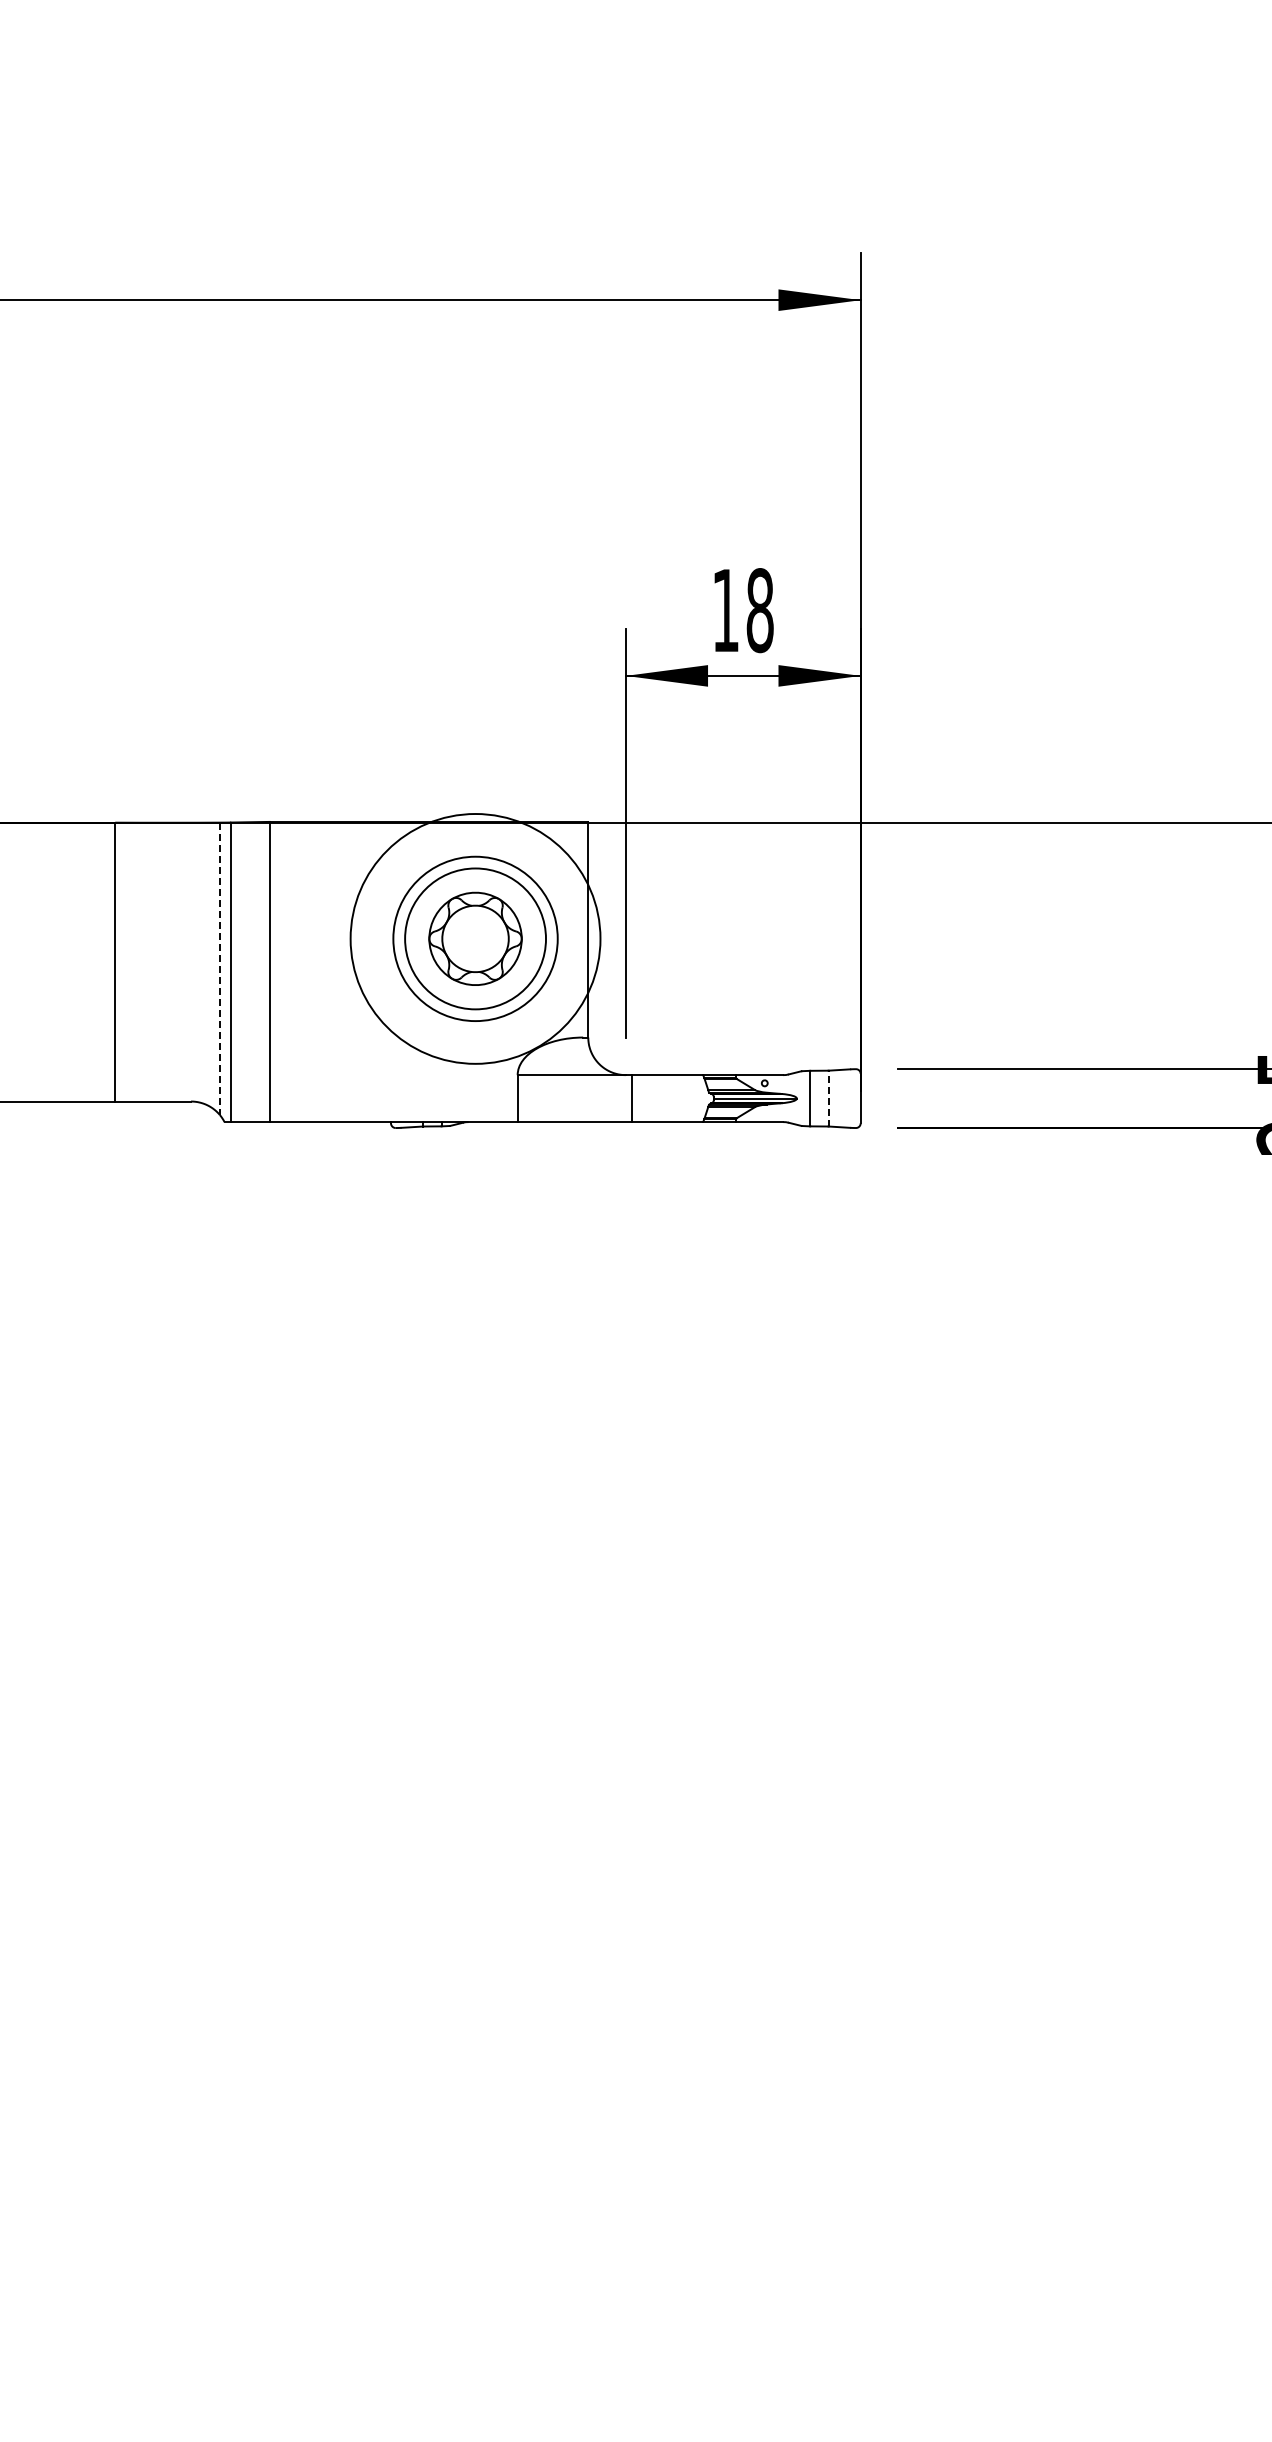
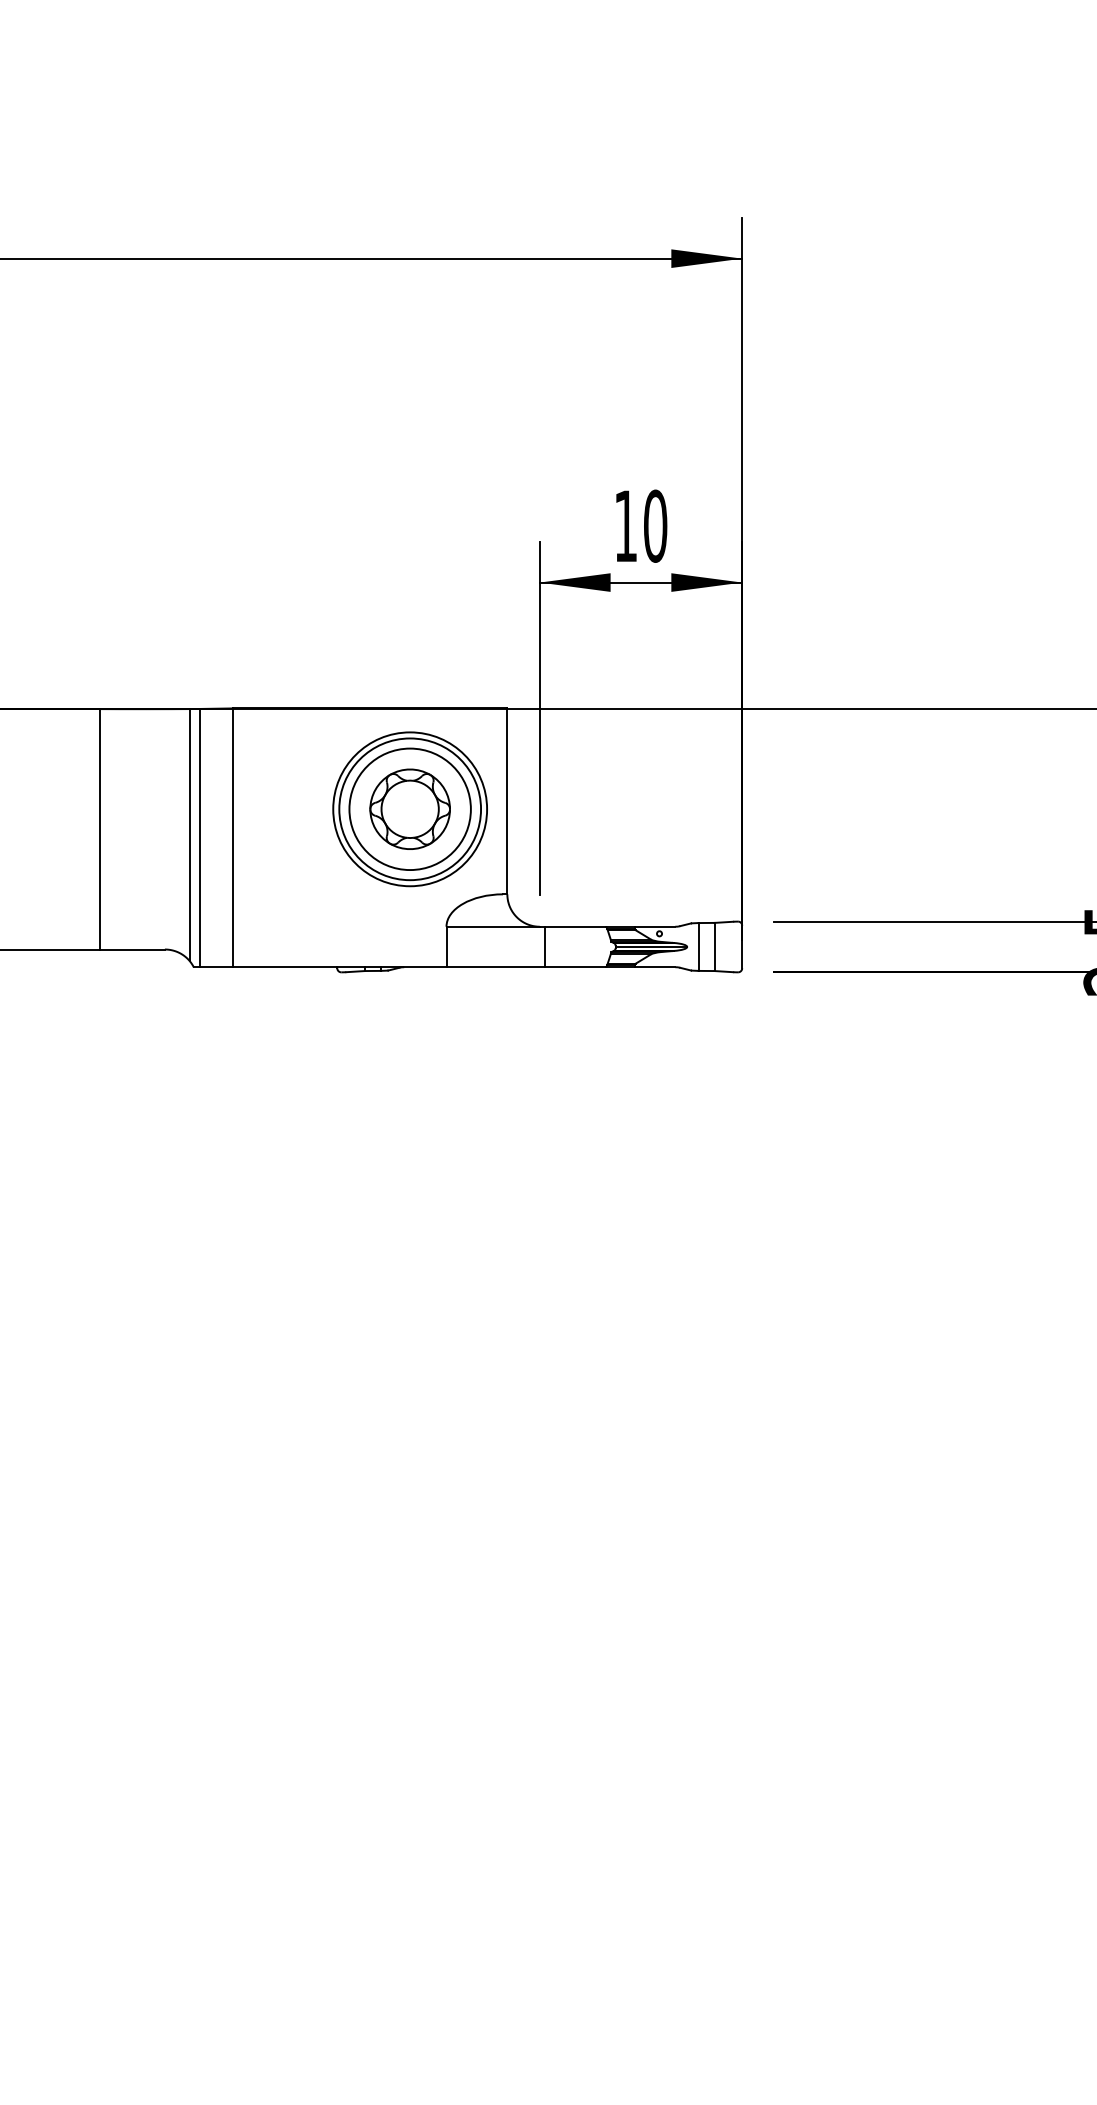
text: (759, 610) -> (654, 526), 18 -> 10
circle: (475, 938) -> (410, 808), size x0.71
line: (219, 969) -> (189, 835), dashed -> solid
line: (828, 1098) -> (714, 946), dashed -> solid

